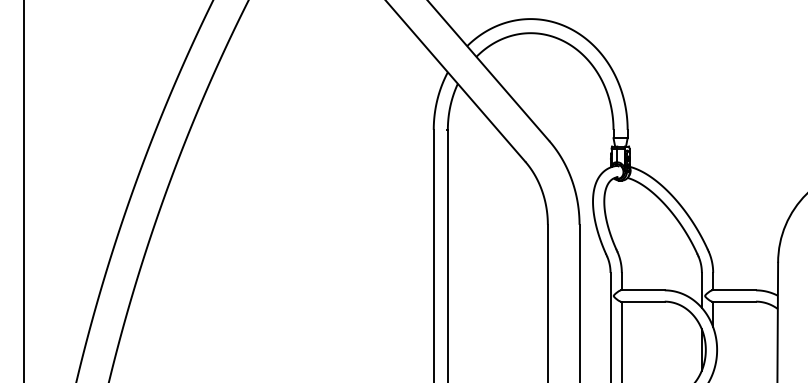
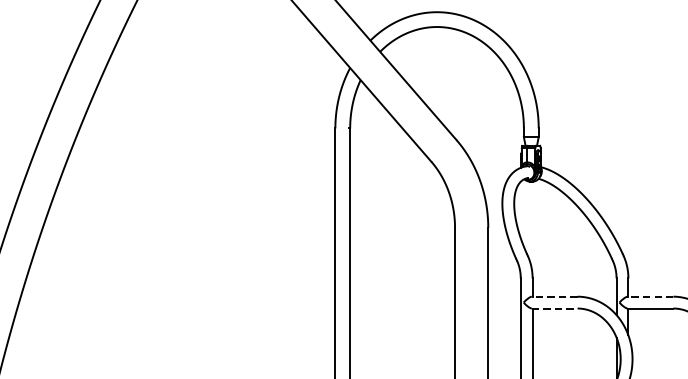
line: (642, 290) -> (554, 296), solid -> dashed
line: (734, 290) -> (650, 296), solid -> dashed
line: (642, 301) -> (554, 308), solid -> dashed

